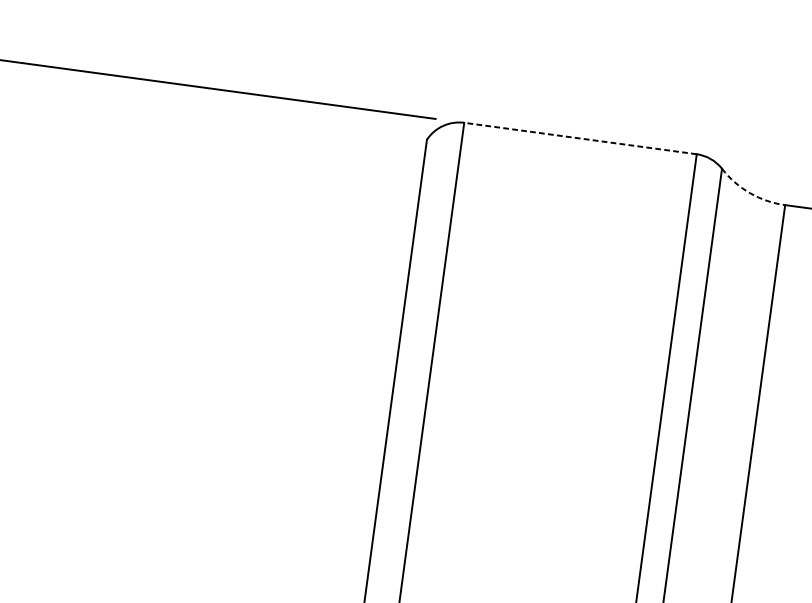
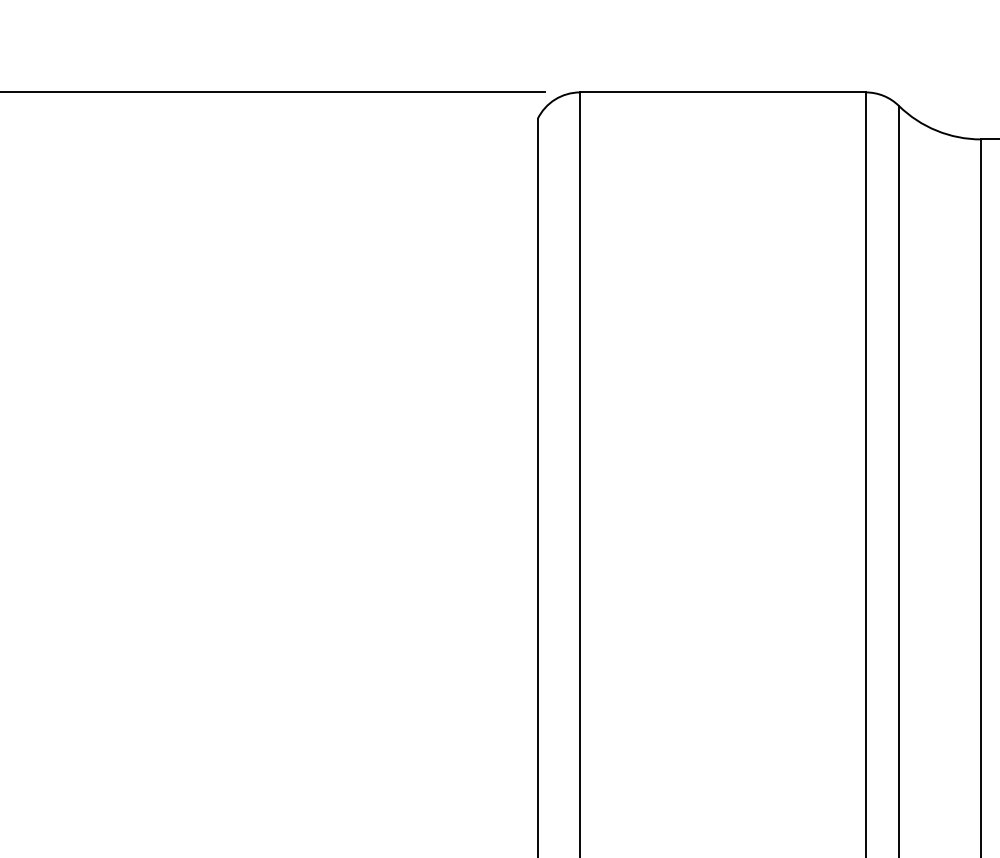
line: (580, 138) -> (723, 92), dashed -> solid
arc: (749, 192) -> (936, 130), dashed -> solid

